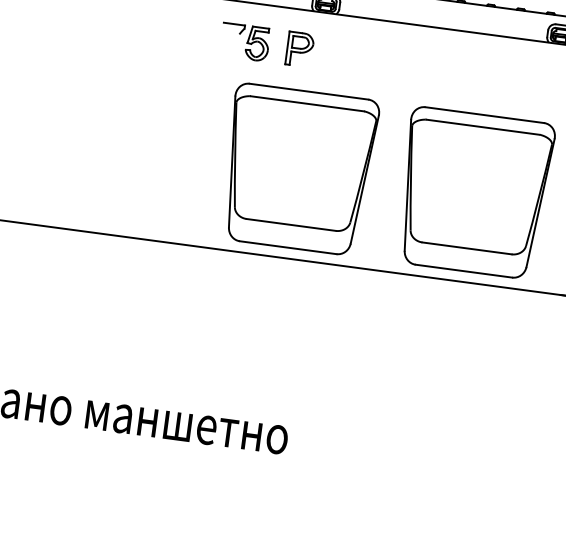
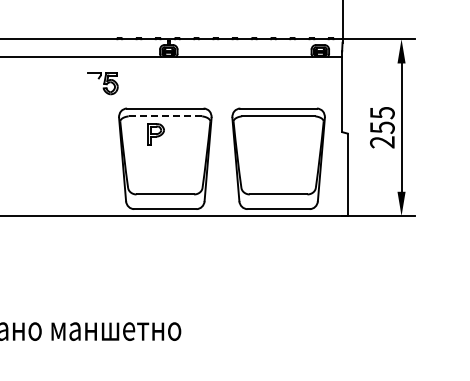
part: (244, 41) -> (102, 83), moved
part: (299, 49) -> (155, 134), moved
line: (307, 104) -> (165, 116), solid -> dashed

